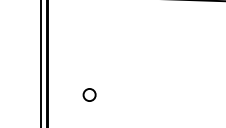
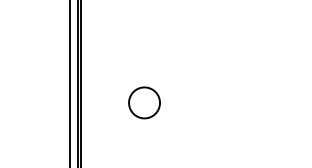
circle: (89, 94) -> (144, 102), size x1.67

